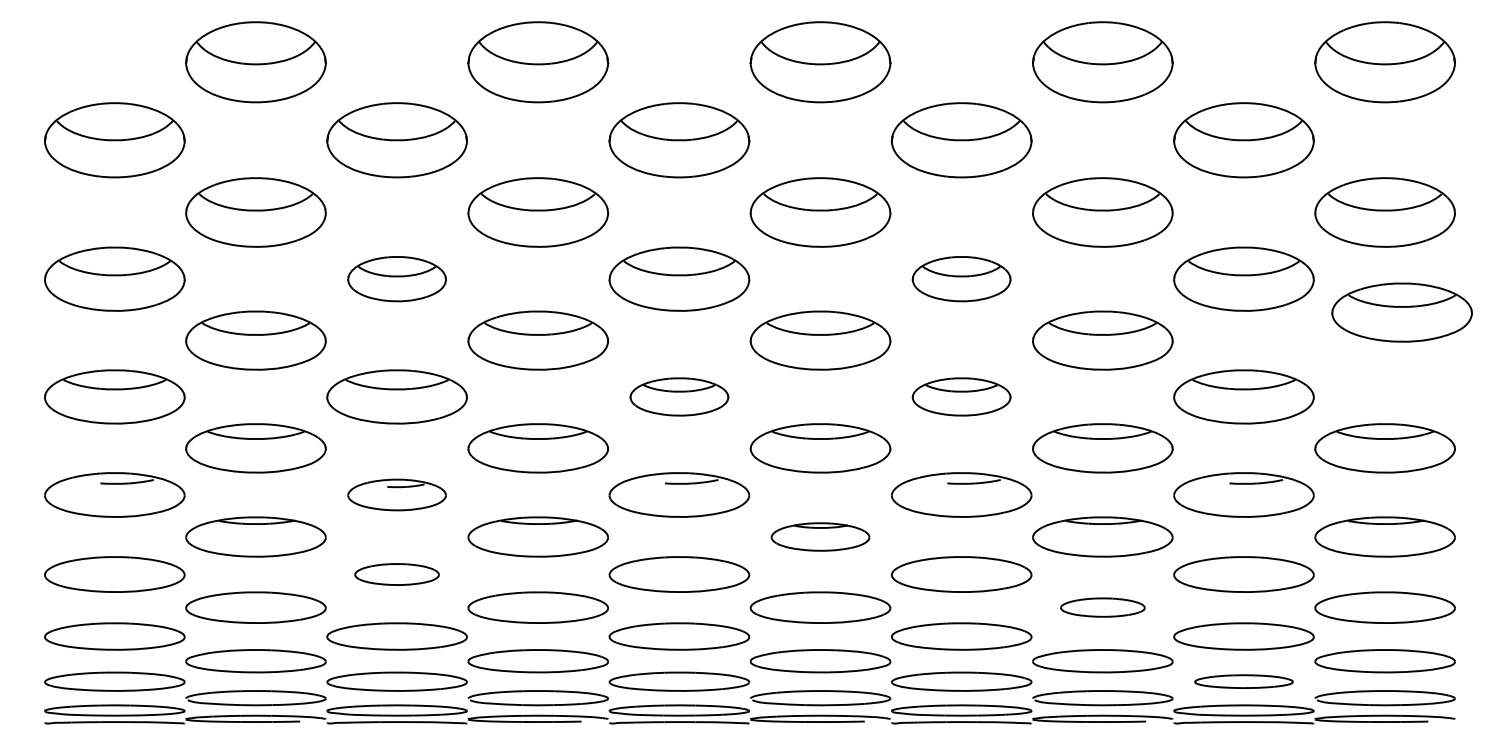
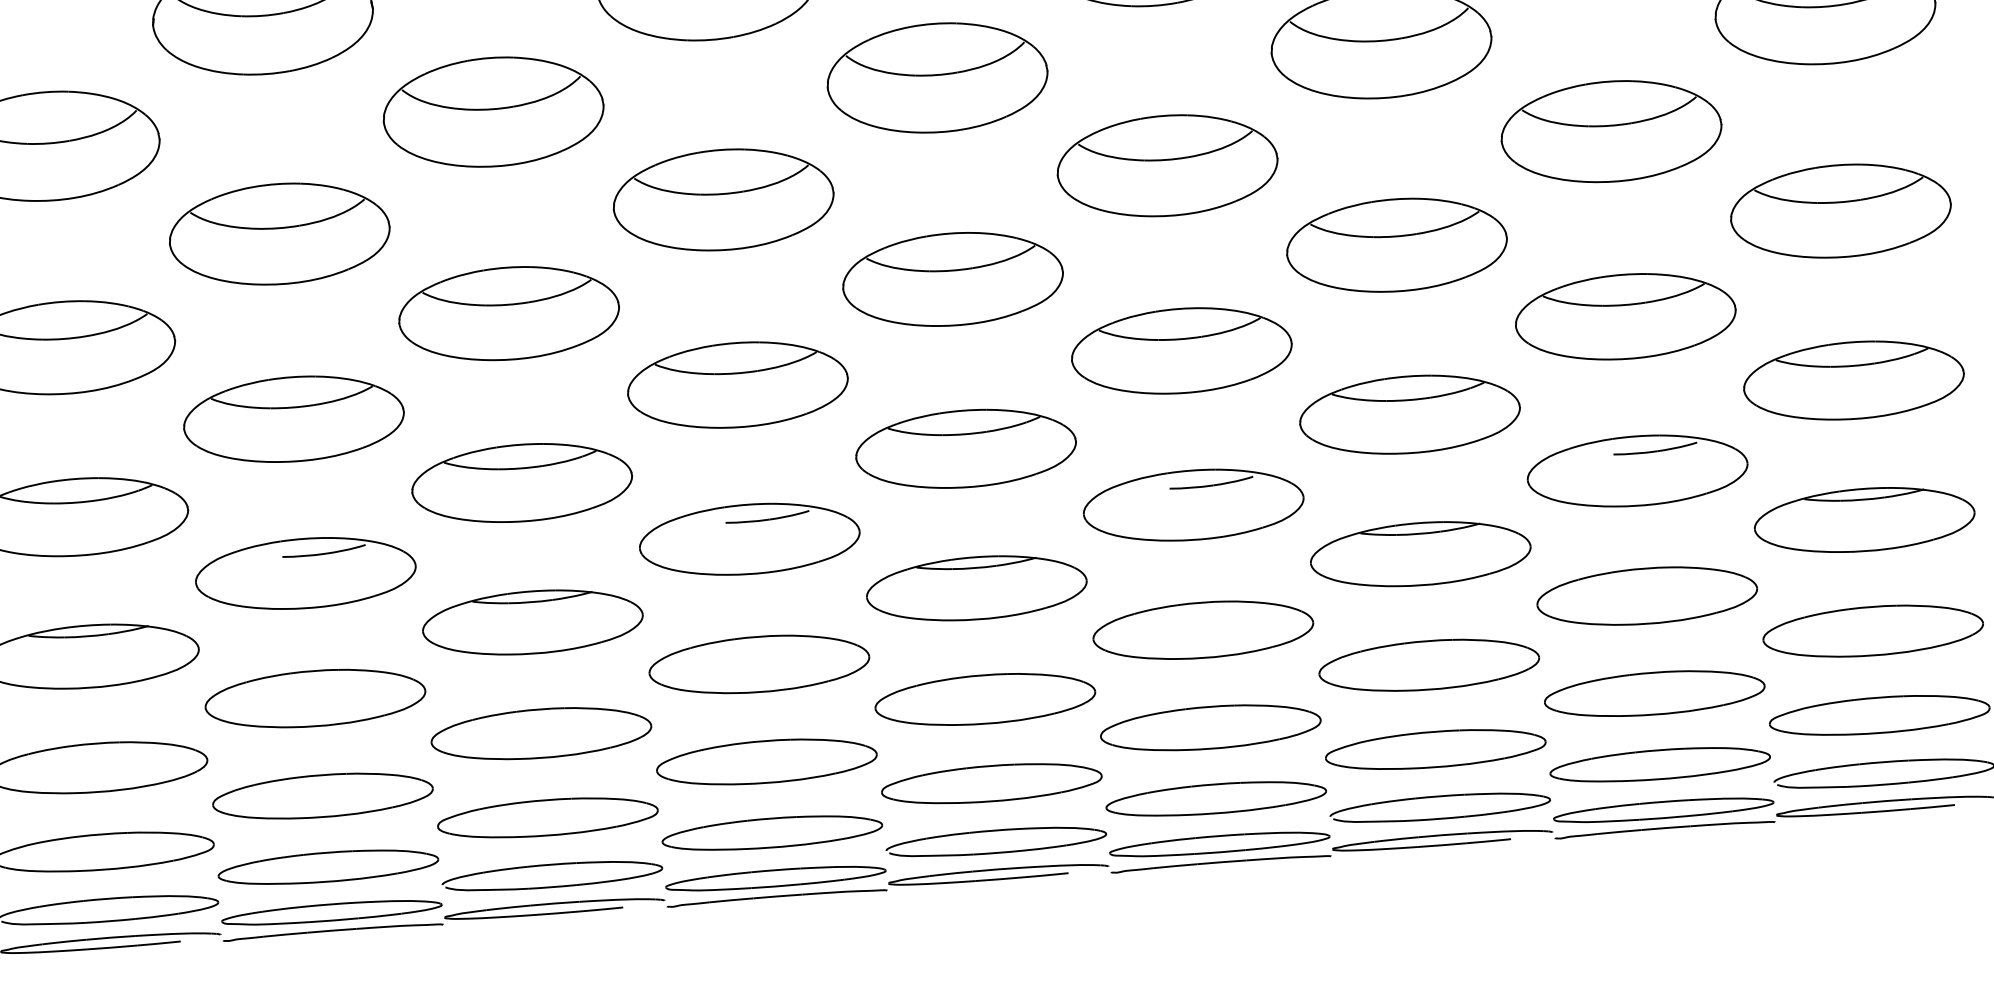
part: (396, 278) -> (278, 233), size x1.43
part: (961, 278) -> (1167, 164), size x1.43
part: (1401, 312) -> (1839, 211), moved
part: (679, 396) -> (737, 384), size x1.43
part: (961, 396) -> (1181, 350), size x1.43
part: (396, 494) -> (304, 572), size x1.43
part: (820, 536) -> (976, 587), size x1.43
part: (396, 574) -> (314, 698), size x1.67
part: (1102, 607) -> (1428, 665), size x1.67
part: (1243, 681) -> (1659, 764), size x1.43

